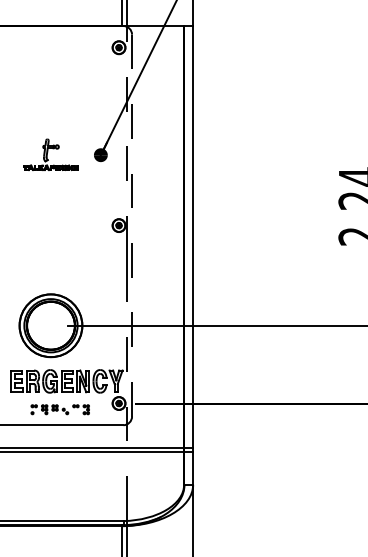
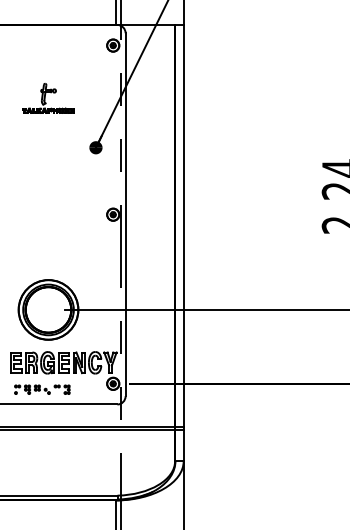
part: (50, 154) -> (48, 98), moved
line: (131, 225) -> (125, 214), dashed -> solid
part: (60, 409) -> (42, 389), moved

